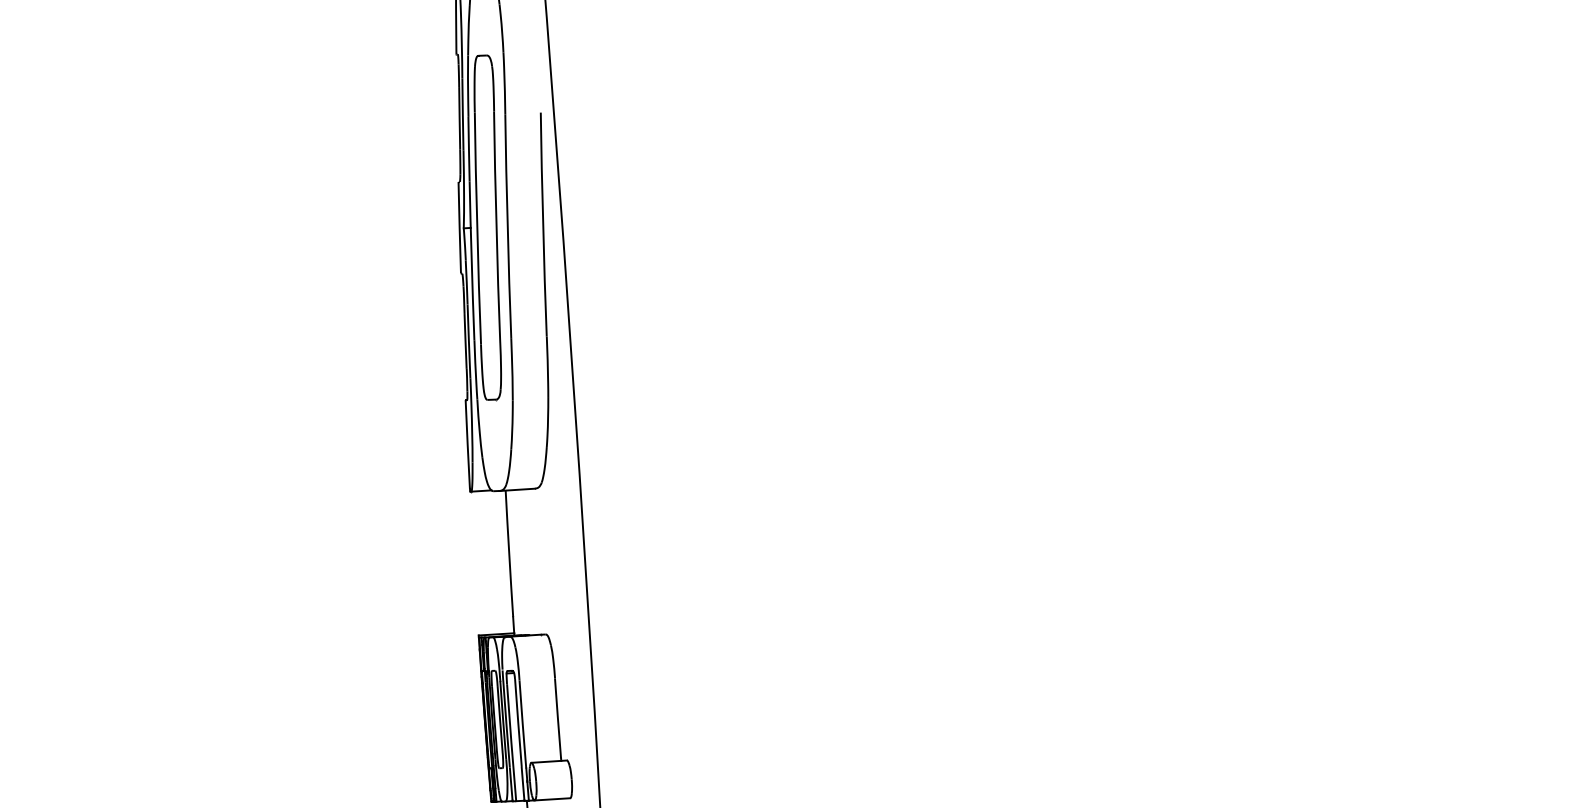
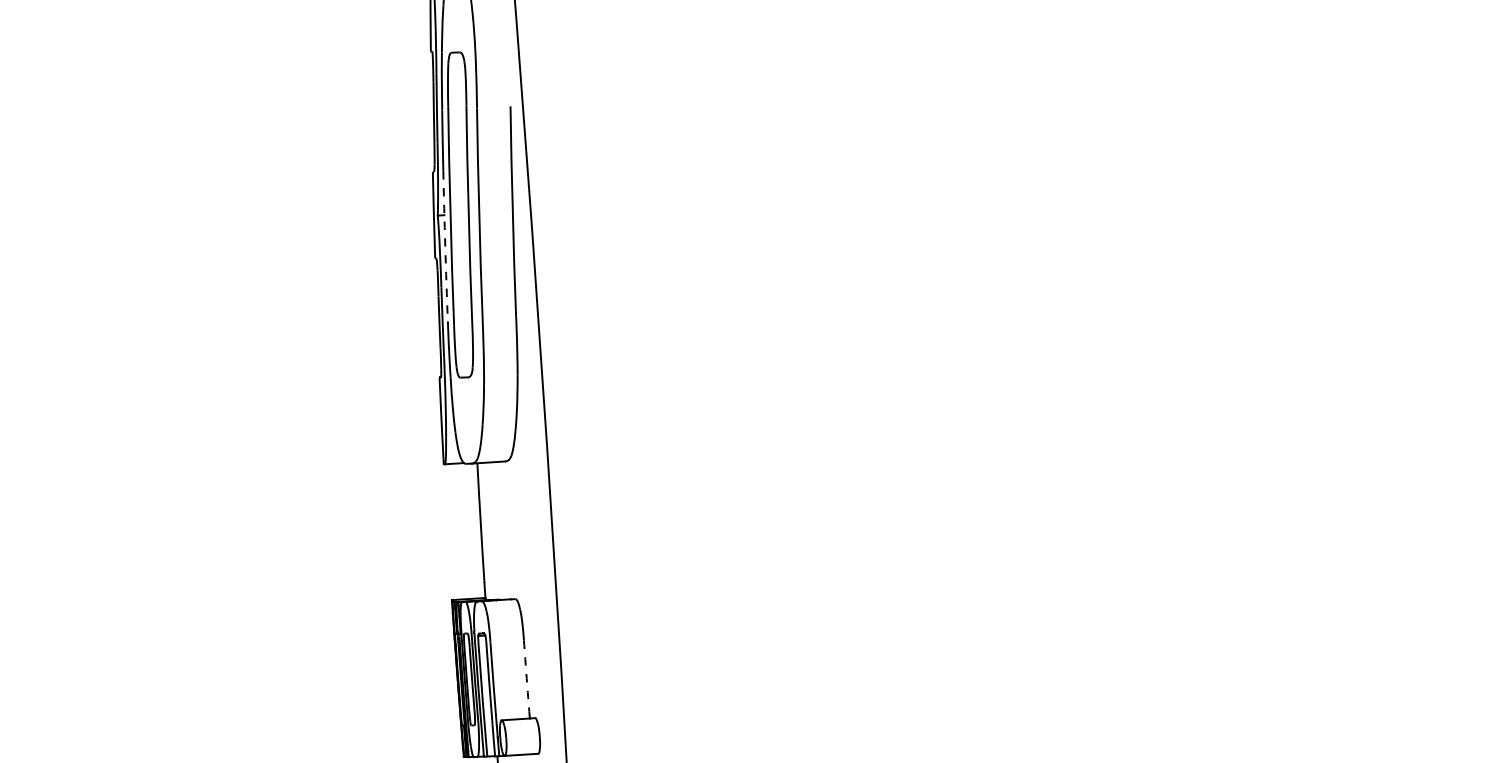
arc: (471, 260) -> (445, 245), solid -> dashed
arc: (557, 718) -> (526, 678), solid -> dashed

